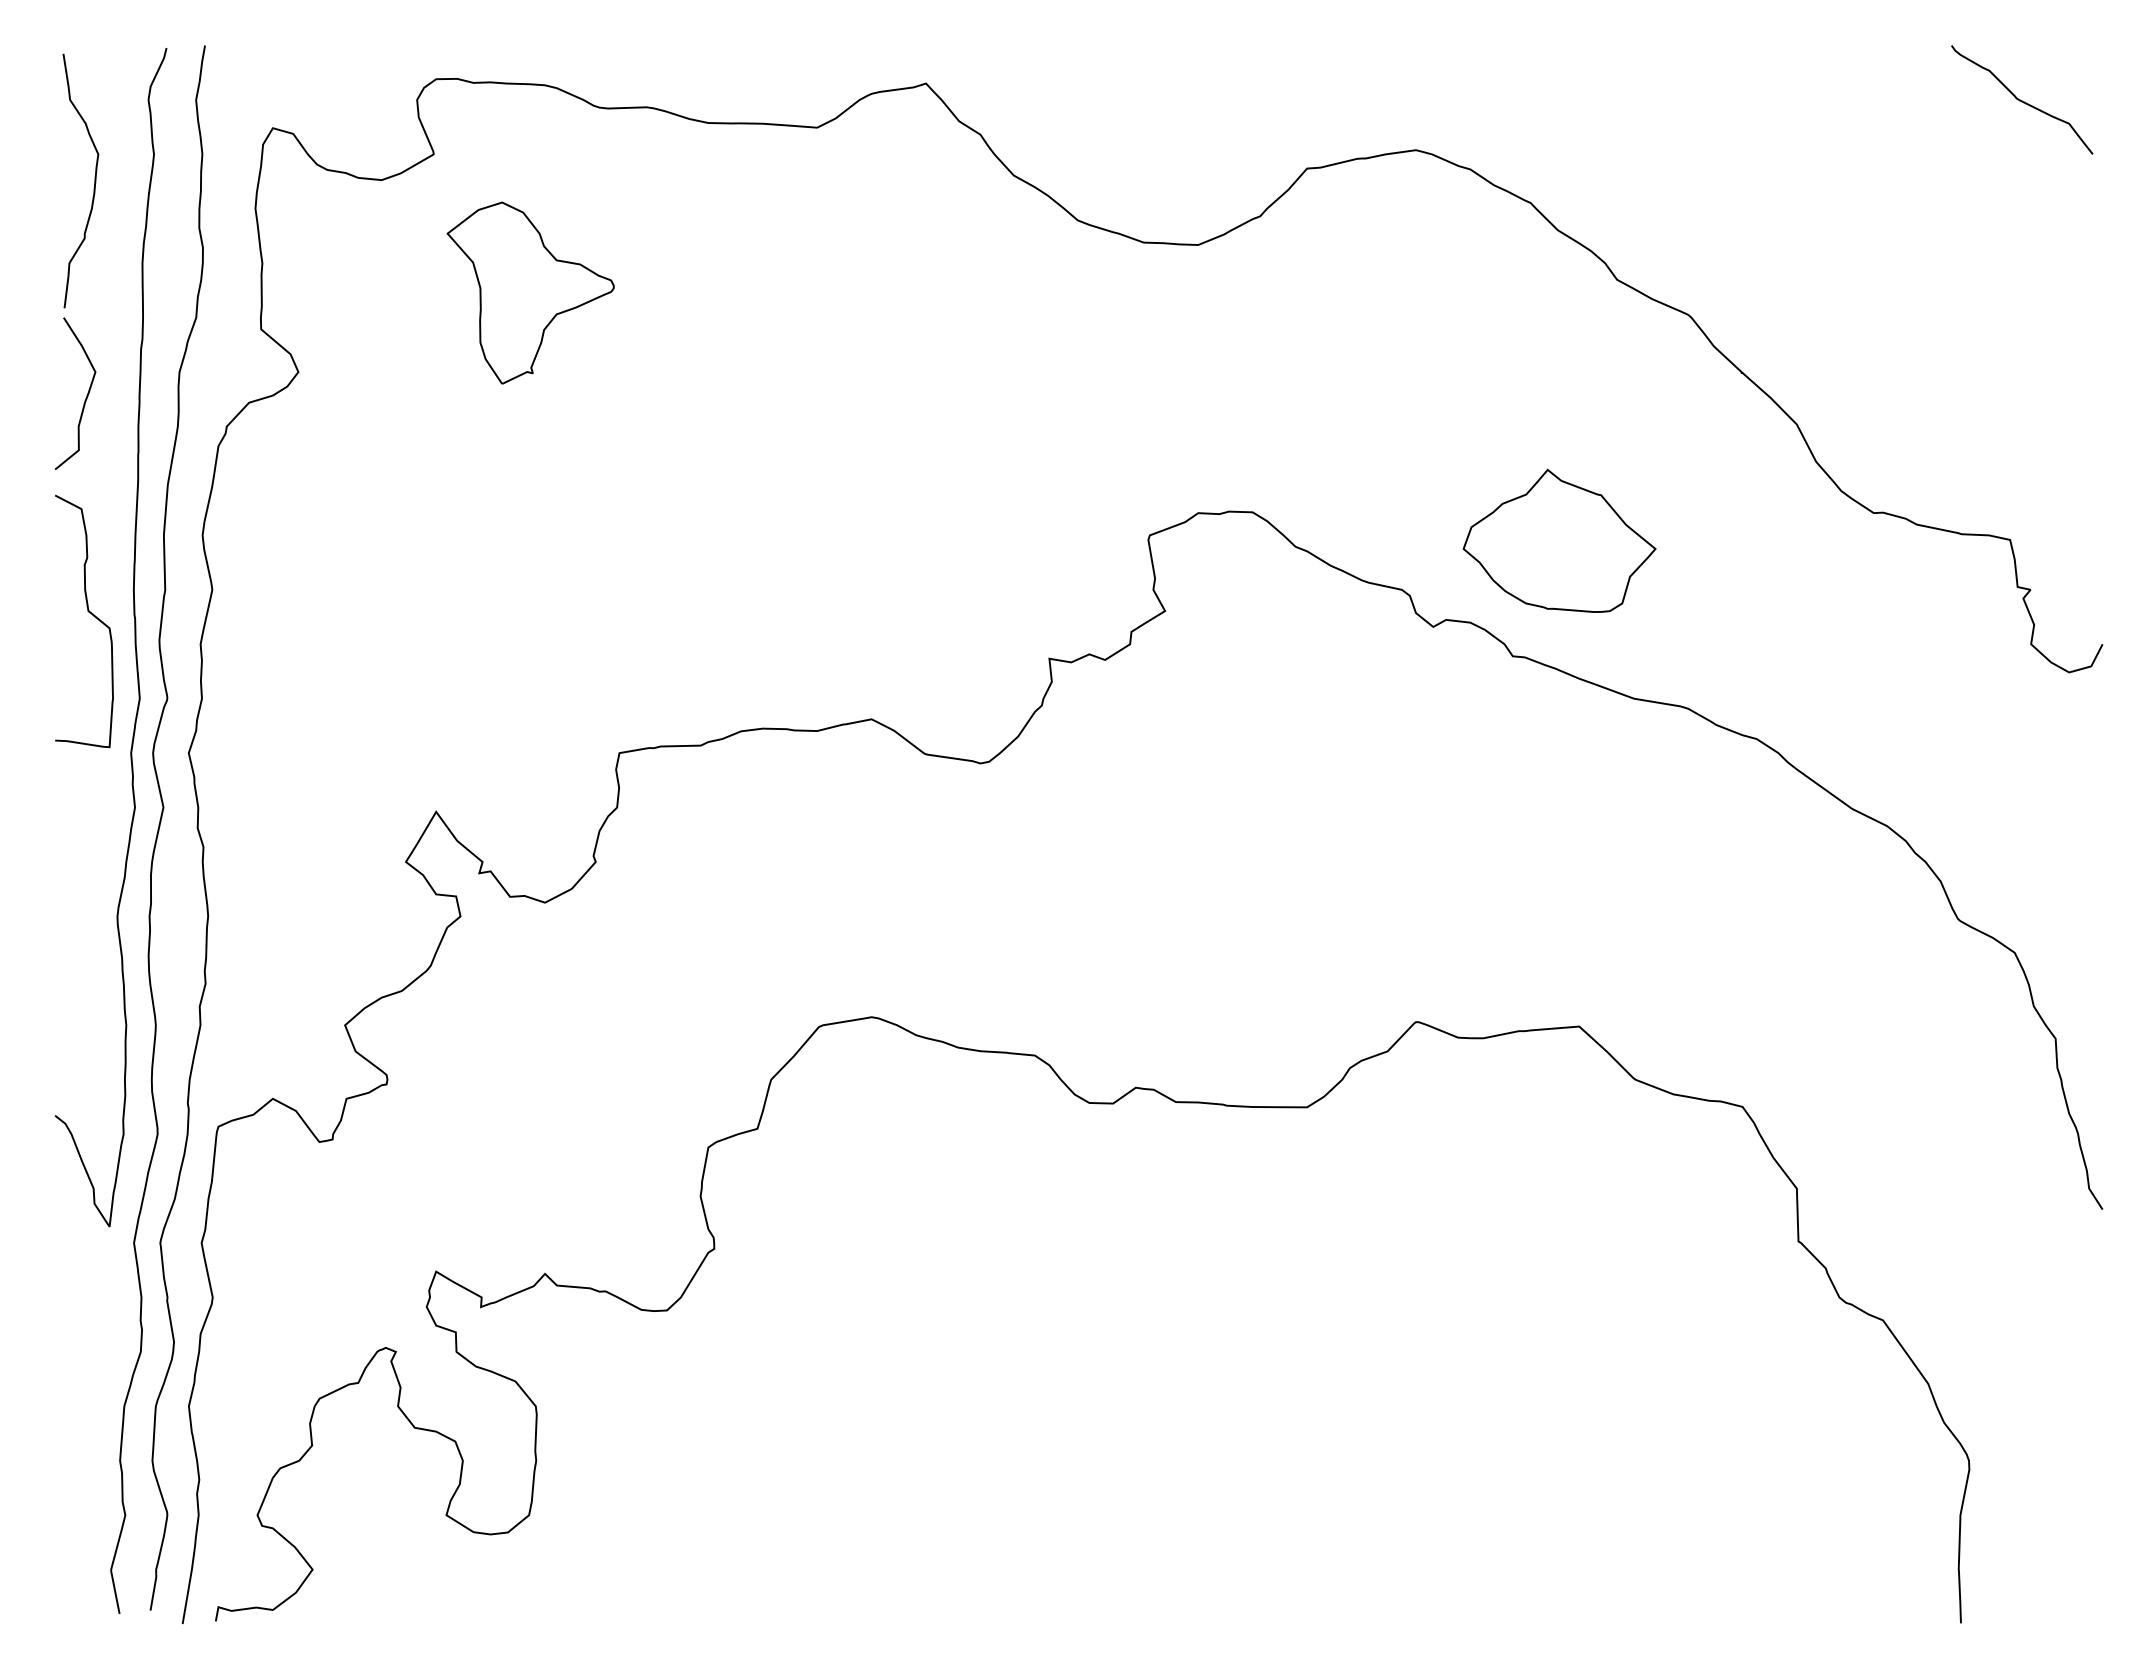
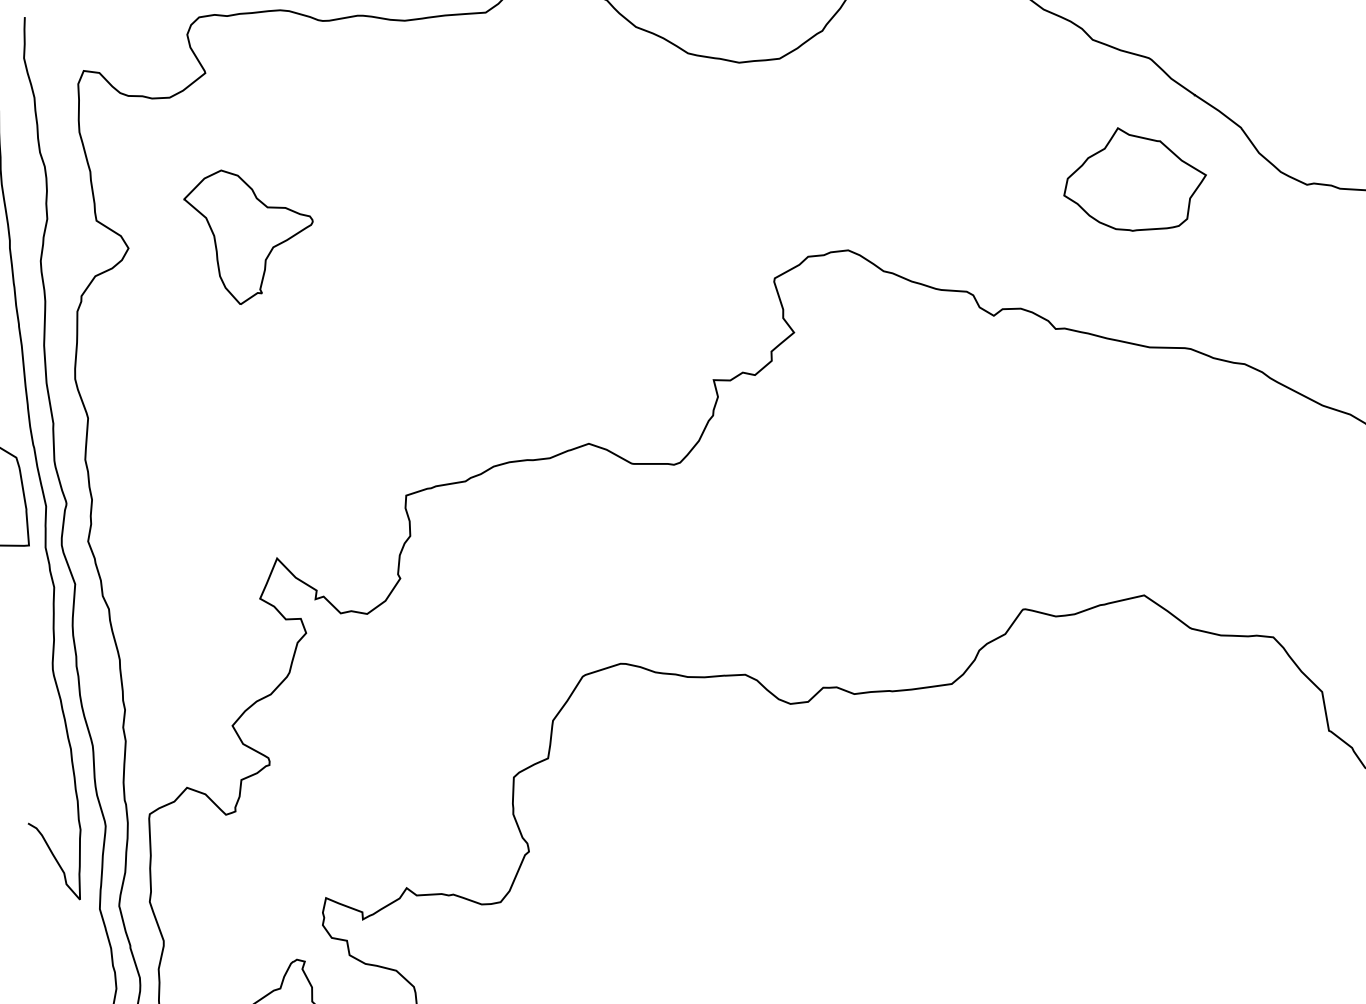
part: (530, 292) -> (251, 233), moved
part: (1559, 540) -> (1134, 179), moved

